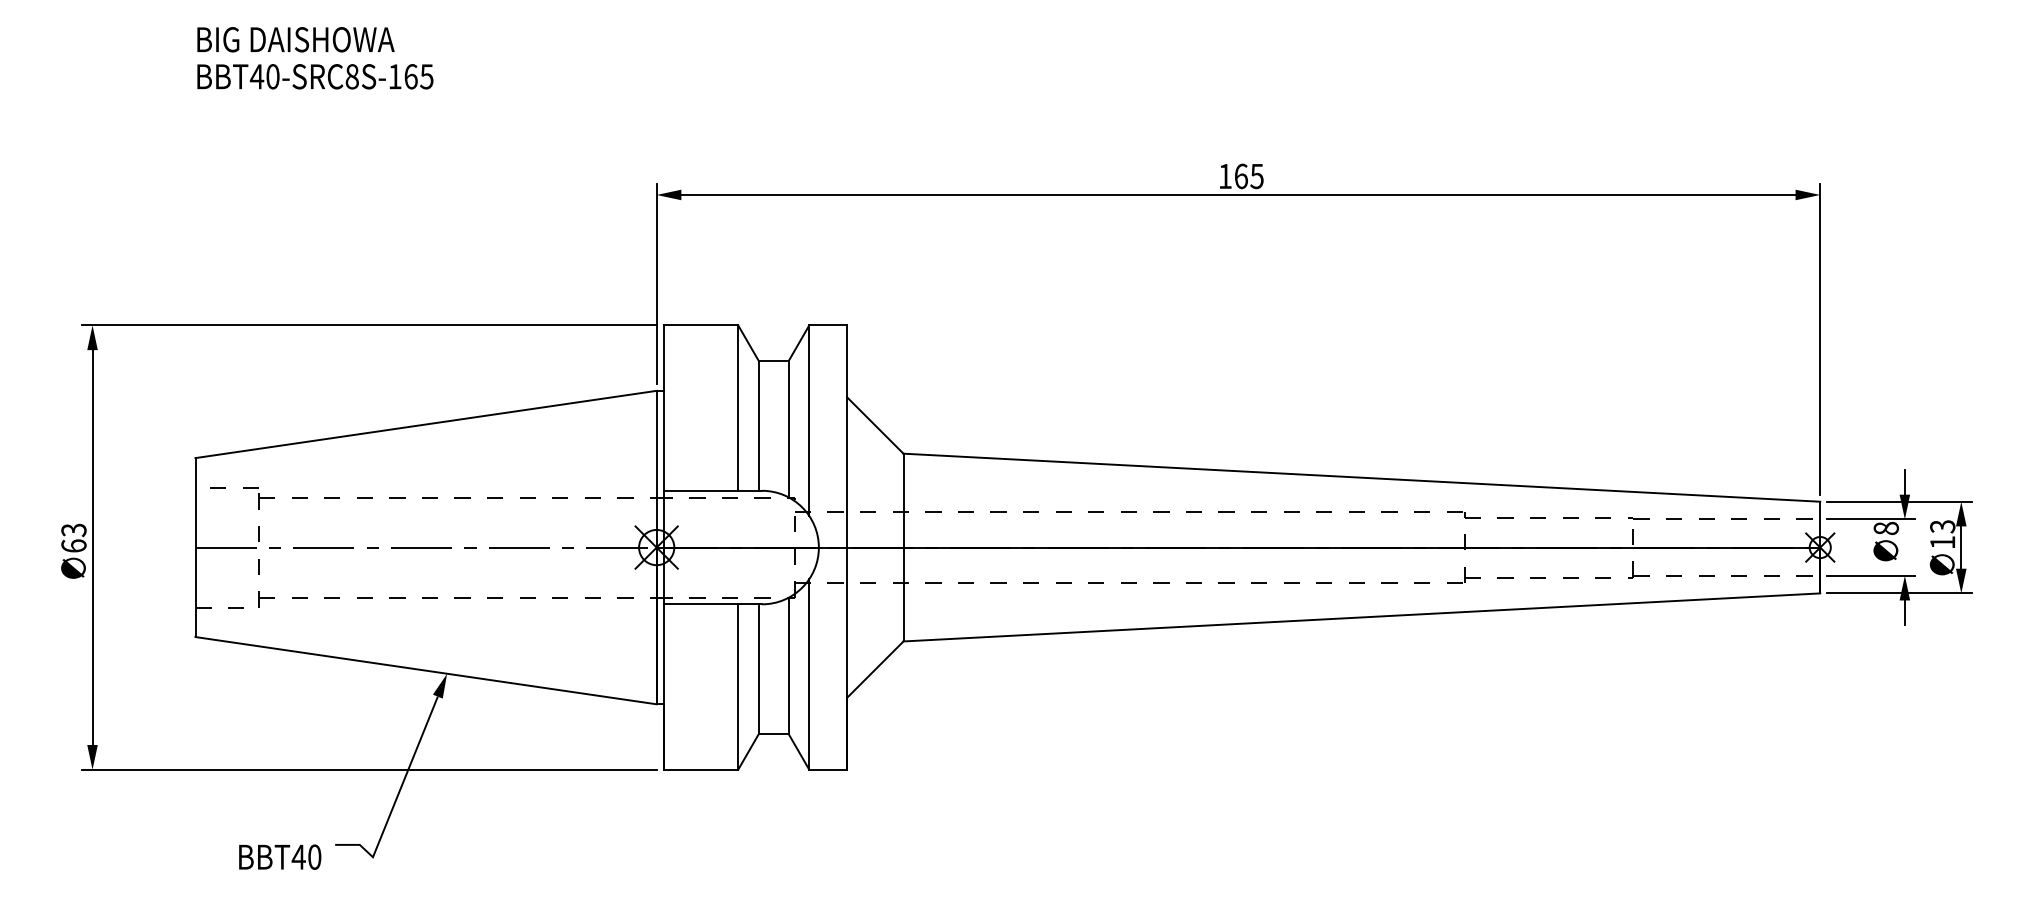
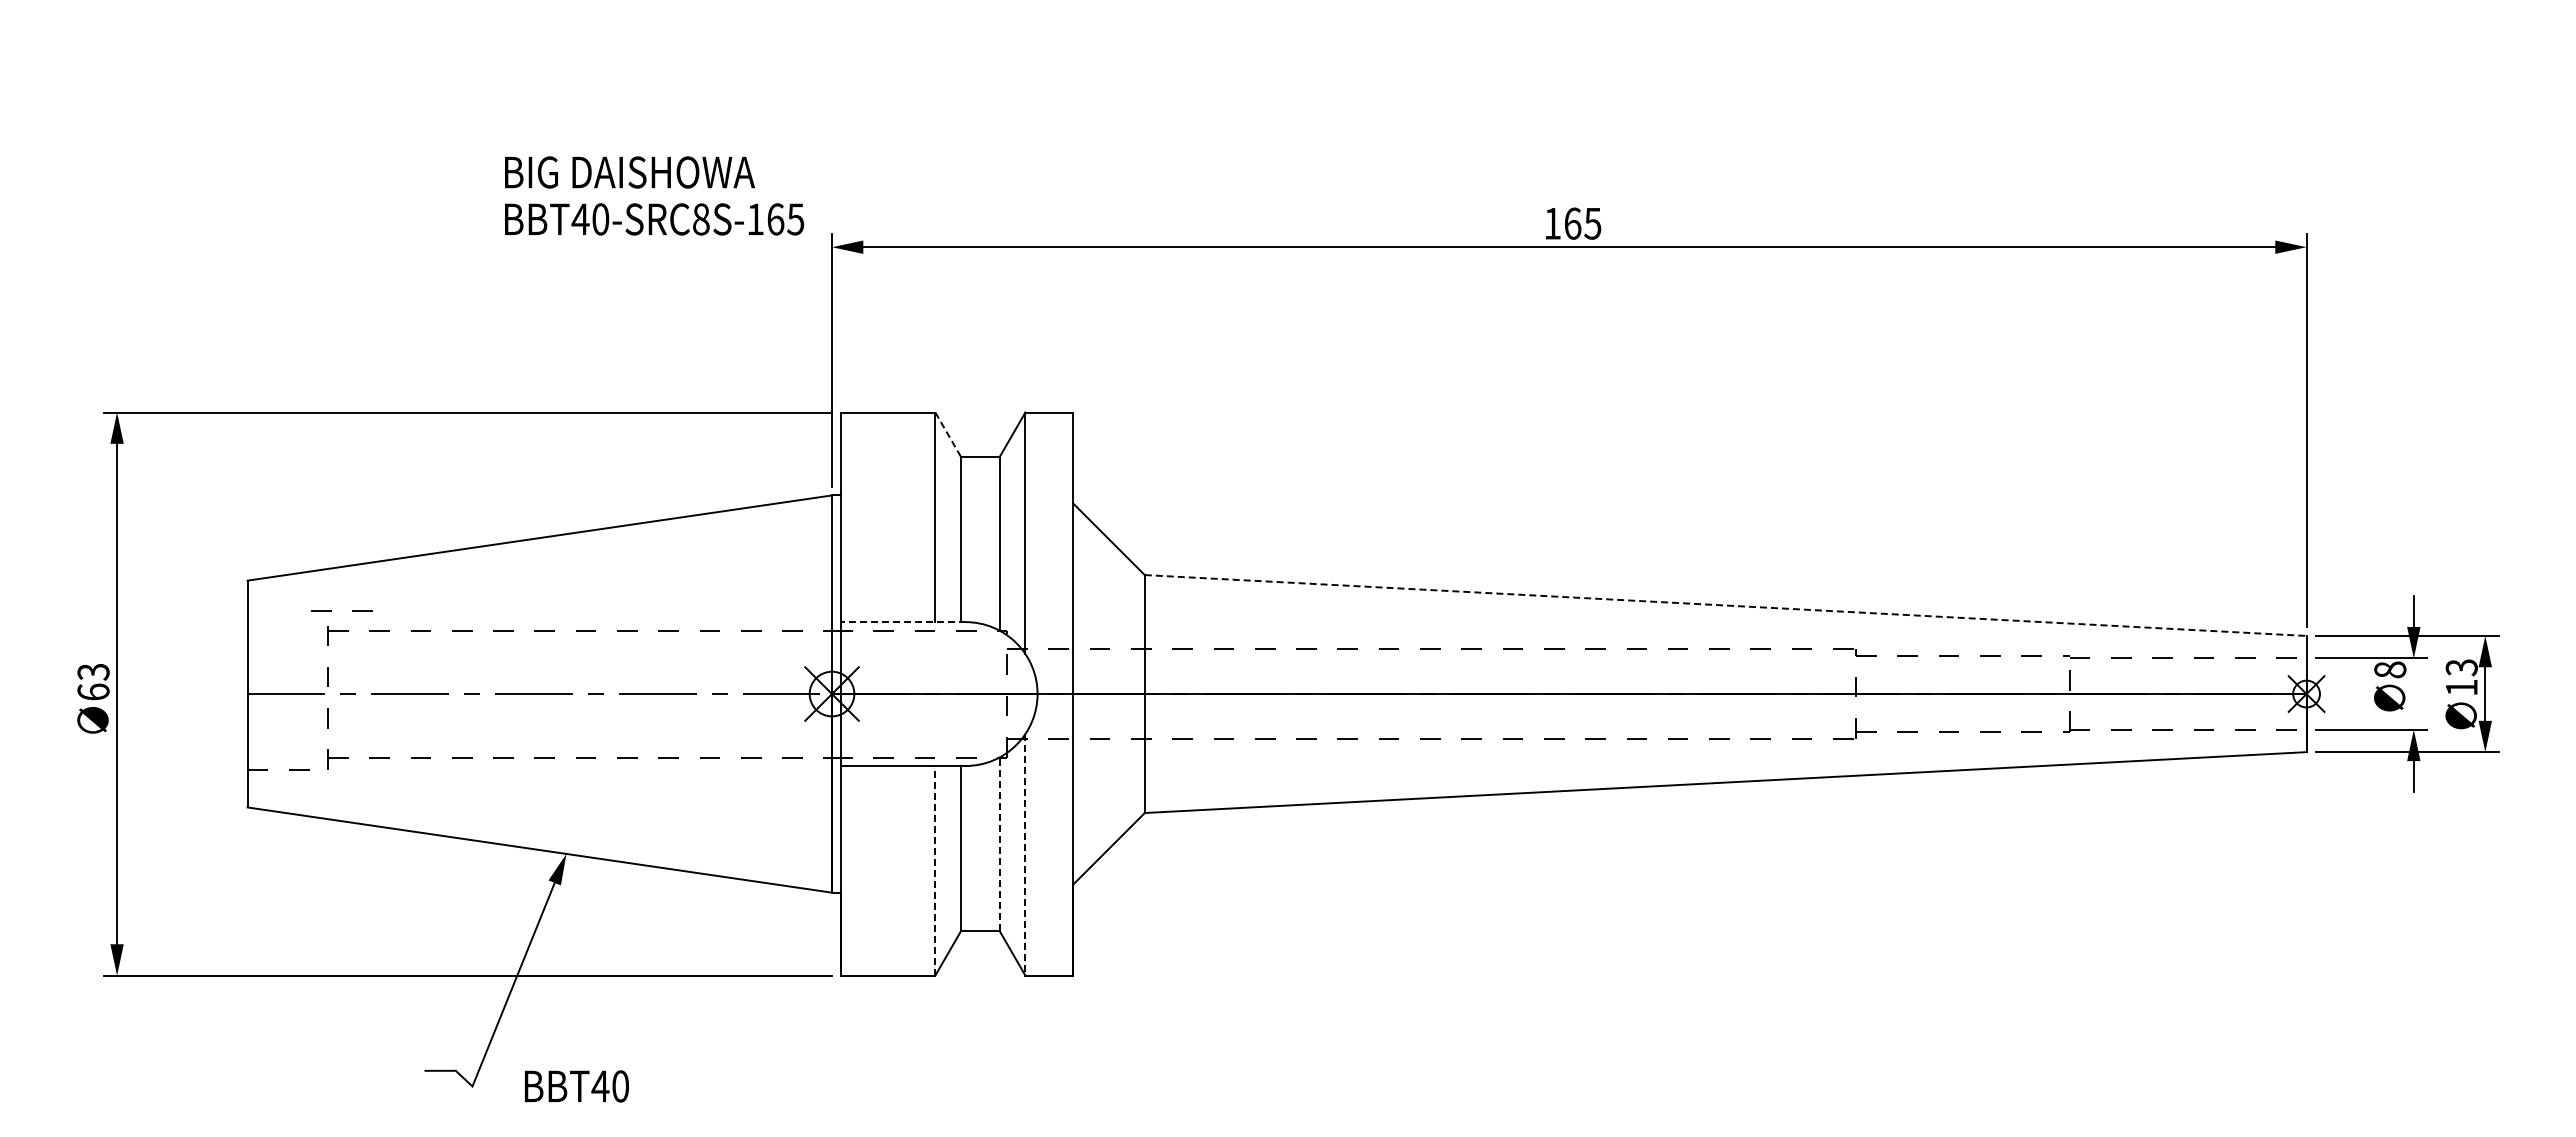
text: (315, 57) -> (654, 195), moved
line: (748, 342) -> (948, 434), solid -> dashed
line: (1361, 477) -> (1725, 605), solid -> dashed
line: (226, 487) -> (331, 610), moved
line: (712, 491) -> (902, 622), solid -> dashed
line: (788, 666) -> (999, 844), solid -> dashed
line: (809, 674) -> (1025, 854), solid -> dashed
line: (738, 686) -> (935, 870), solid -> dashed
text: (279, 857) -> (576, 1086), moved

